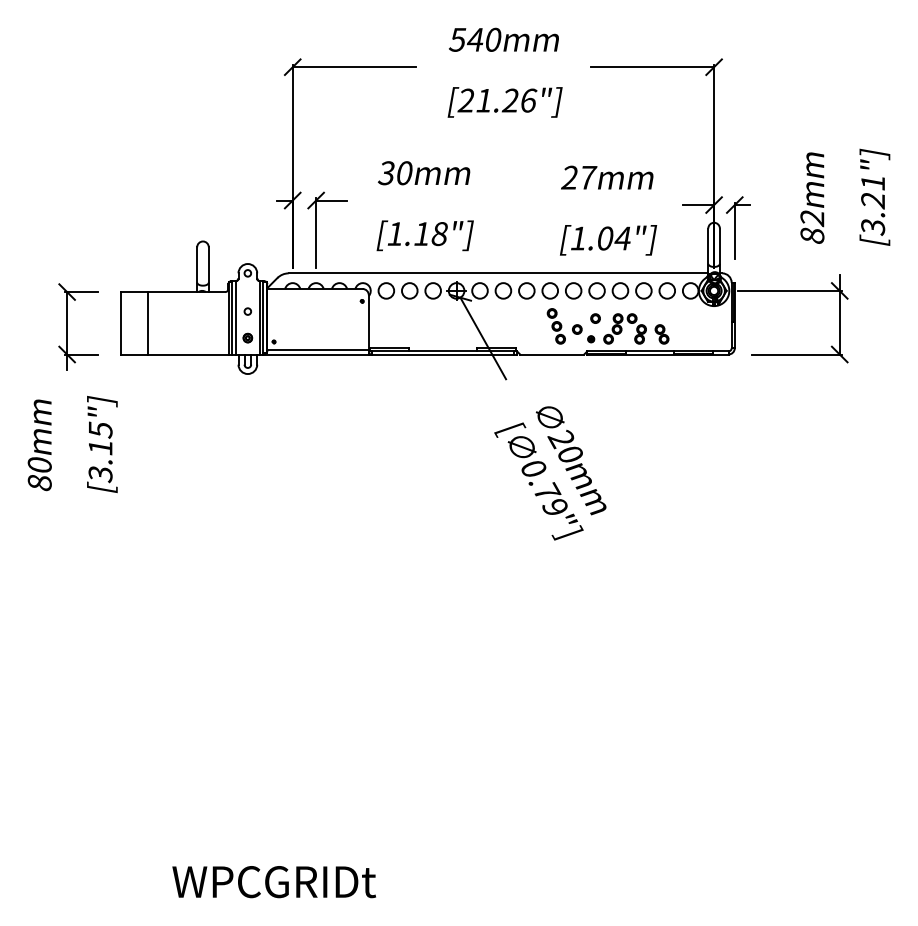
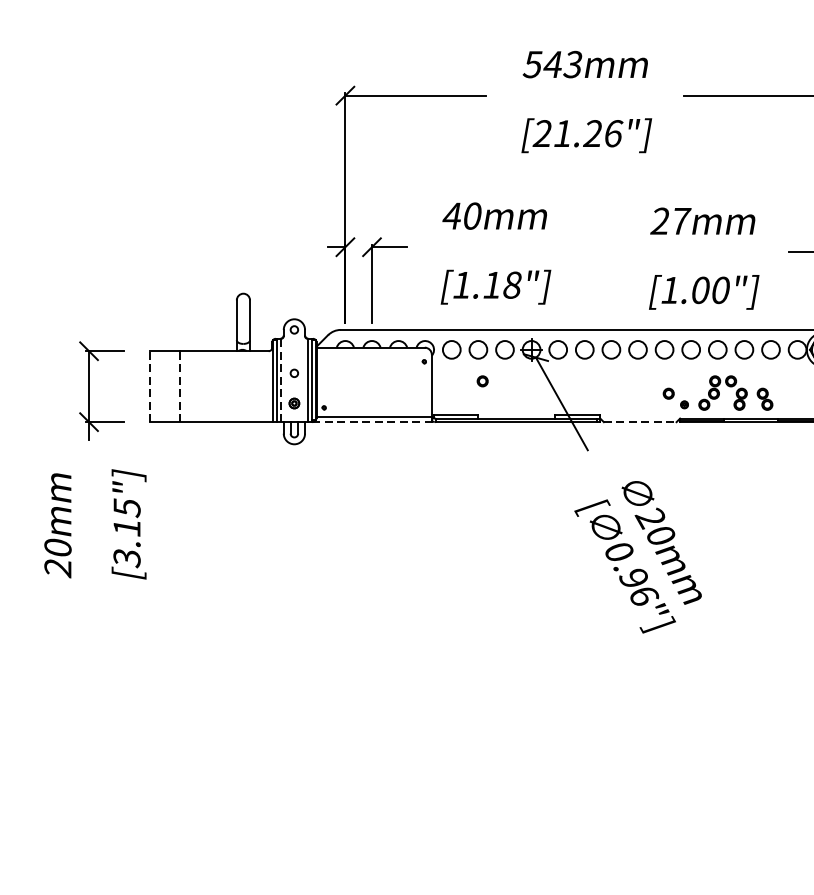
text: (492, 39) -> (572, 64), 540mm -> 543mm
text: (385, 173) -> (450, 216), 30mm -> 40mm
text: (622, 238) -> (720, 290), [1.04"] -> [1.00"]
line: (236, 317) -> (281, 380), solid -> dashed
part: (595, 318) -> (482, 381), moved
line: (121, 322) -> (150, 385), solid -> dashed
line: (147, 322) -> (180, 385), solid -> dashed
part: (555, 326) -> (643, 390), removed
line: (318, 354) -> (374, 422), solid -> dashed
line: (552, 354) -> (640, 422), solid -> dashed
text: (39, 483) -> (57, 568), 80mm -> 20mm
text: (550, 499) -> (638, 586), 0.79"] -> 0.96"]

